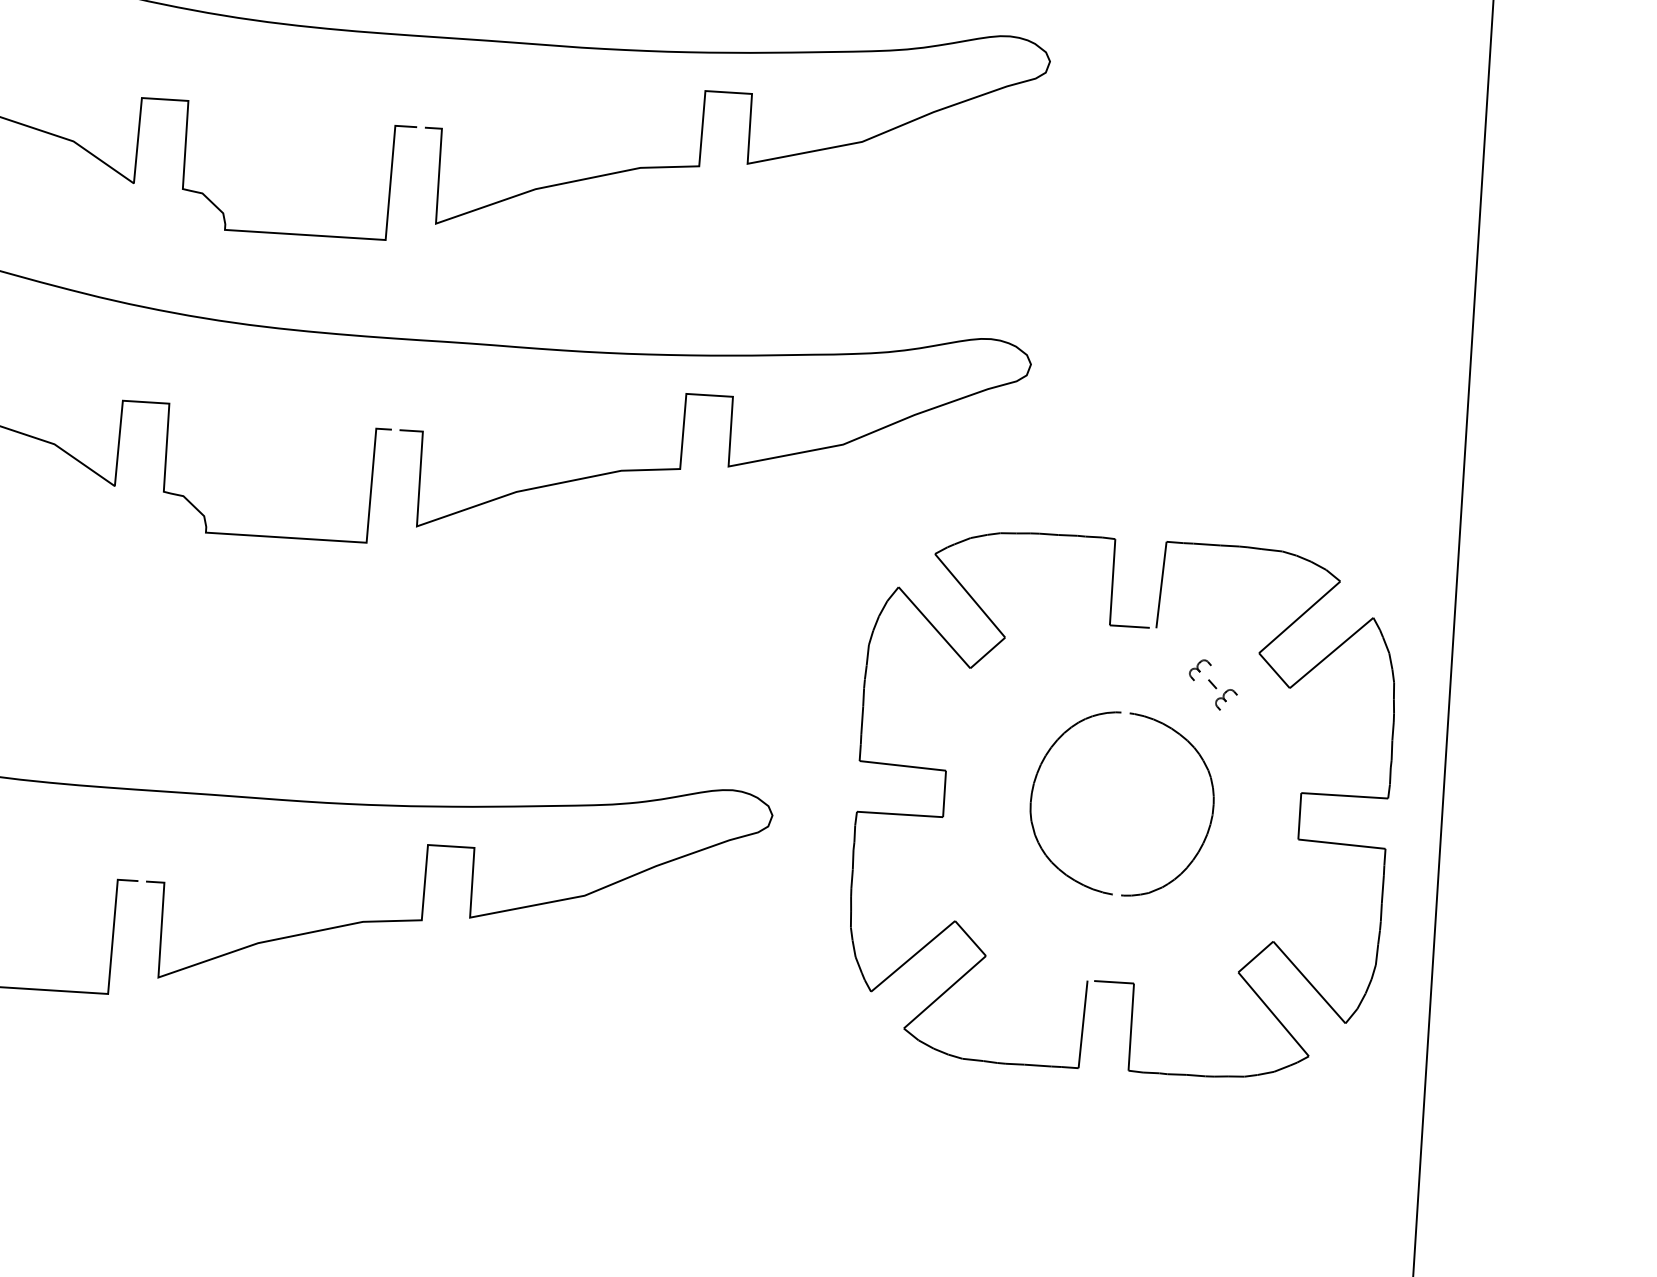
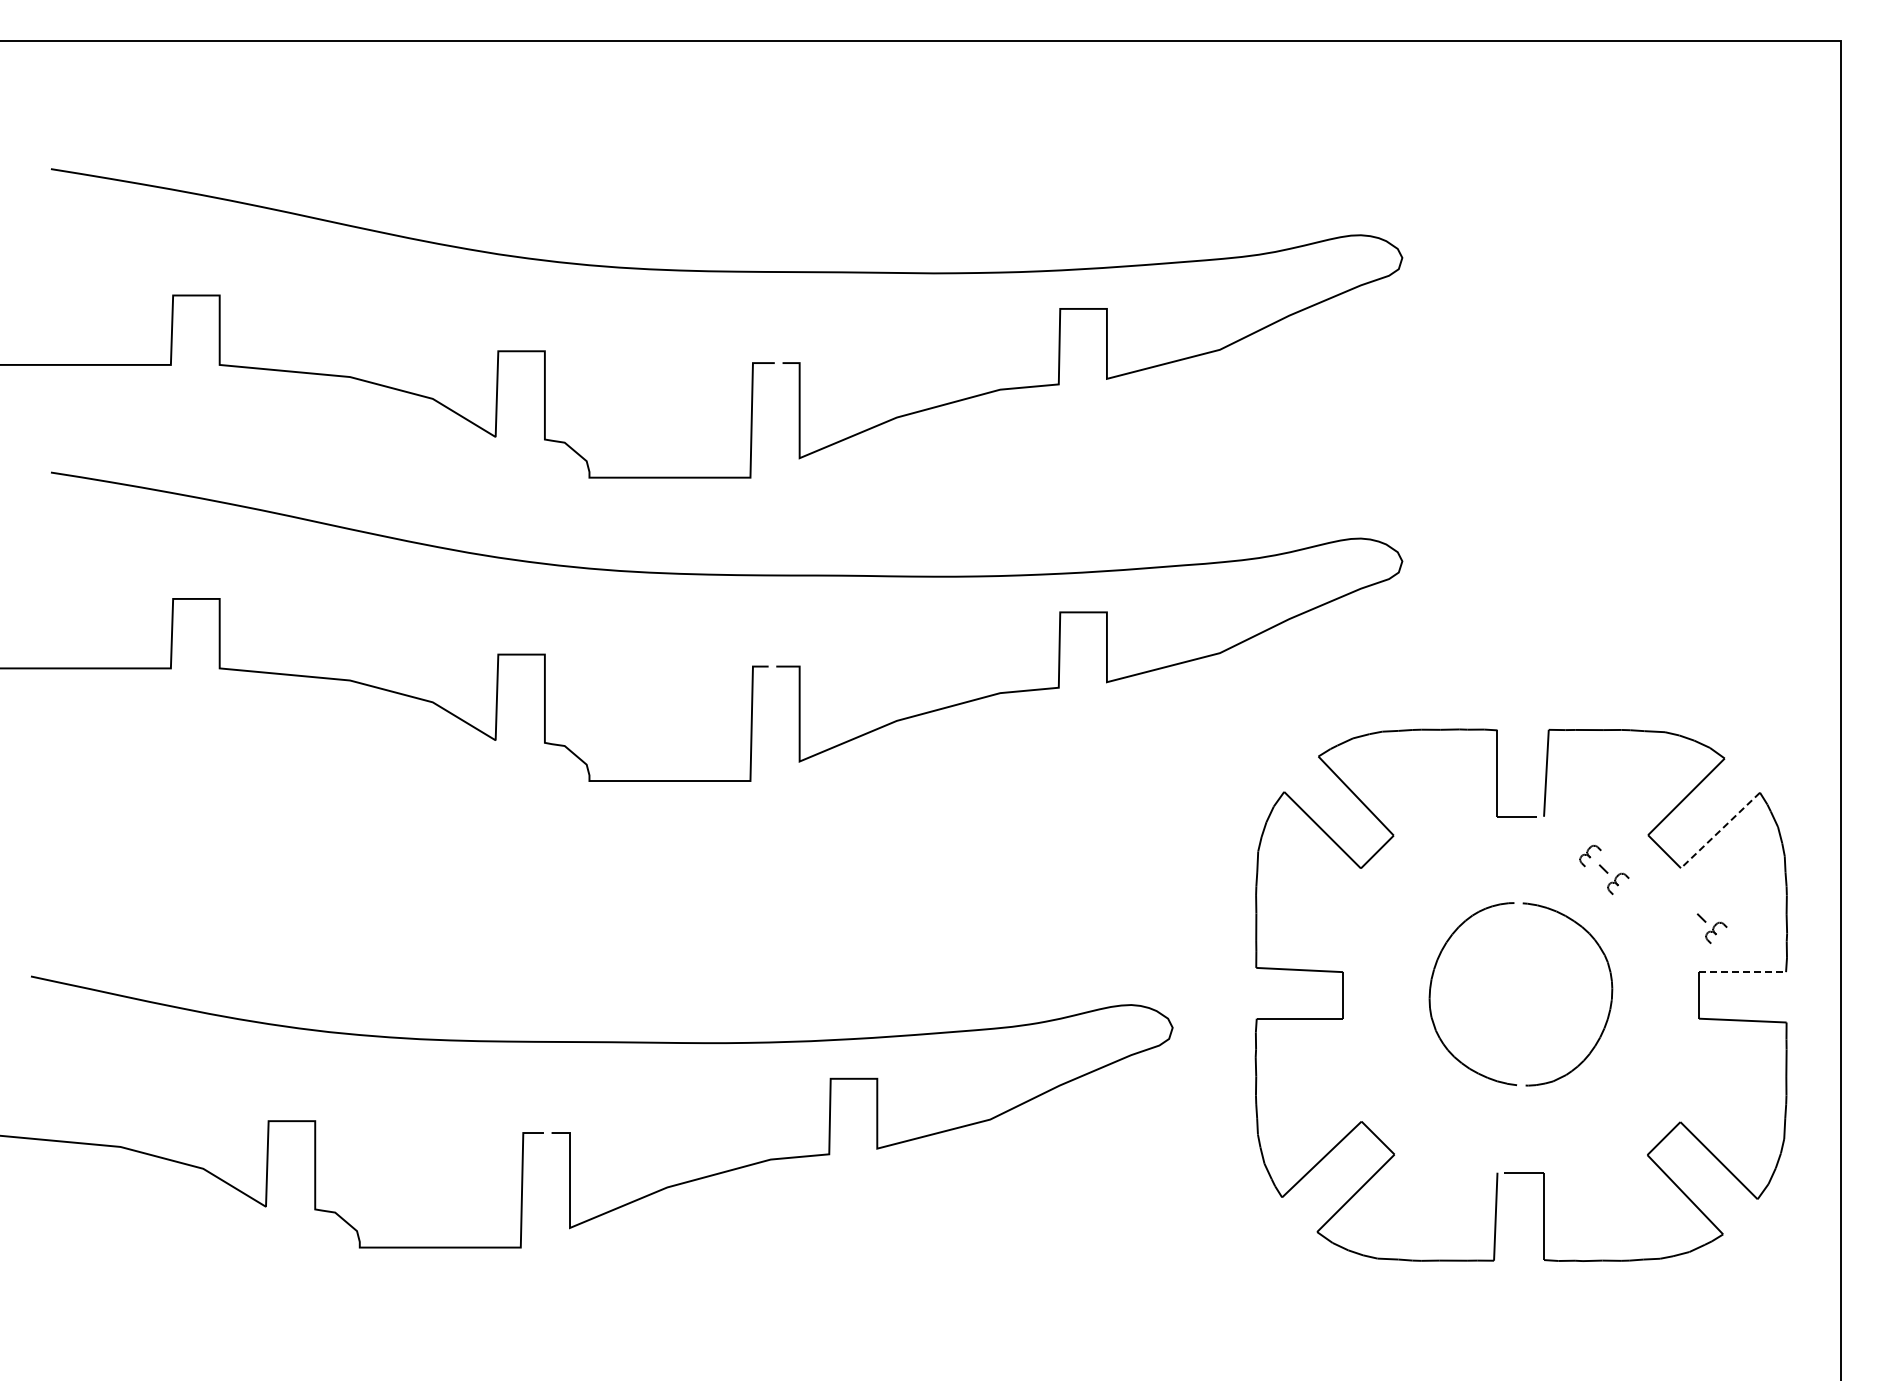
line: (1331, 653) -> (1720, 830), solid -> dashed
part: (1316, 750) -> (1711, 928), added
line: (1344, 796) -> (1742, 972), solid -> dashed

